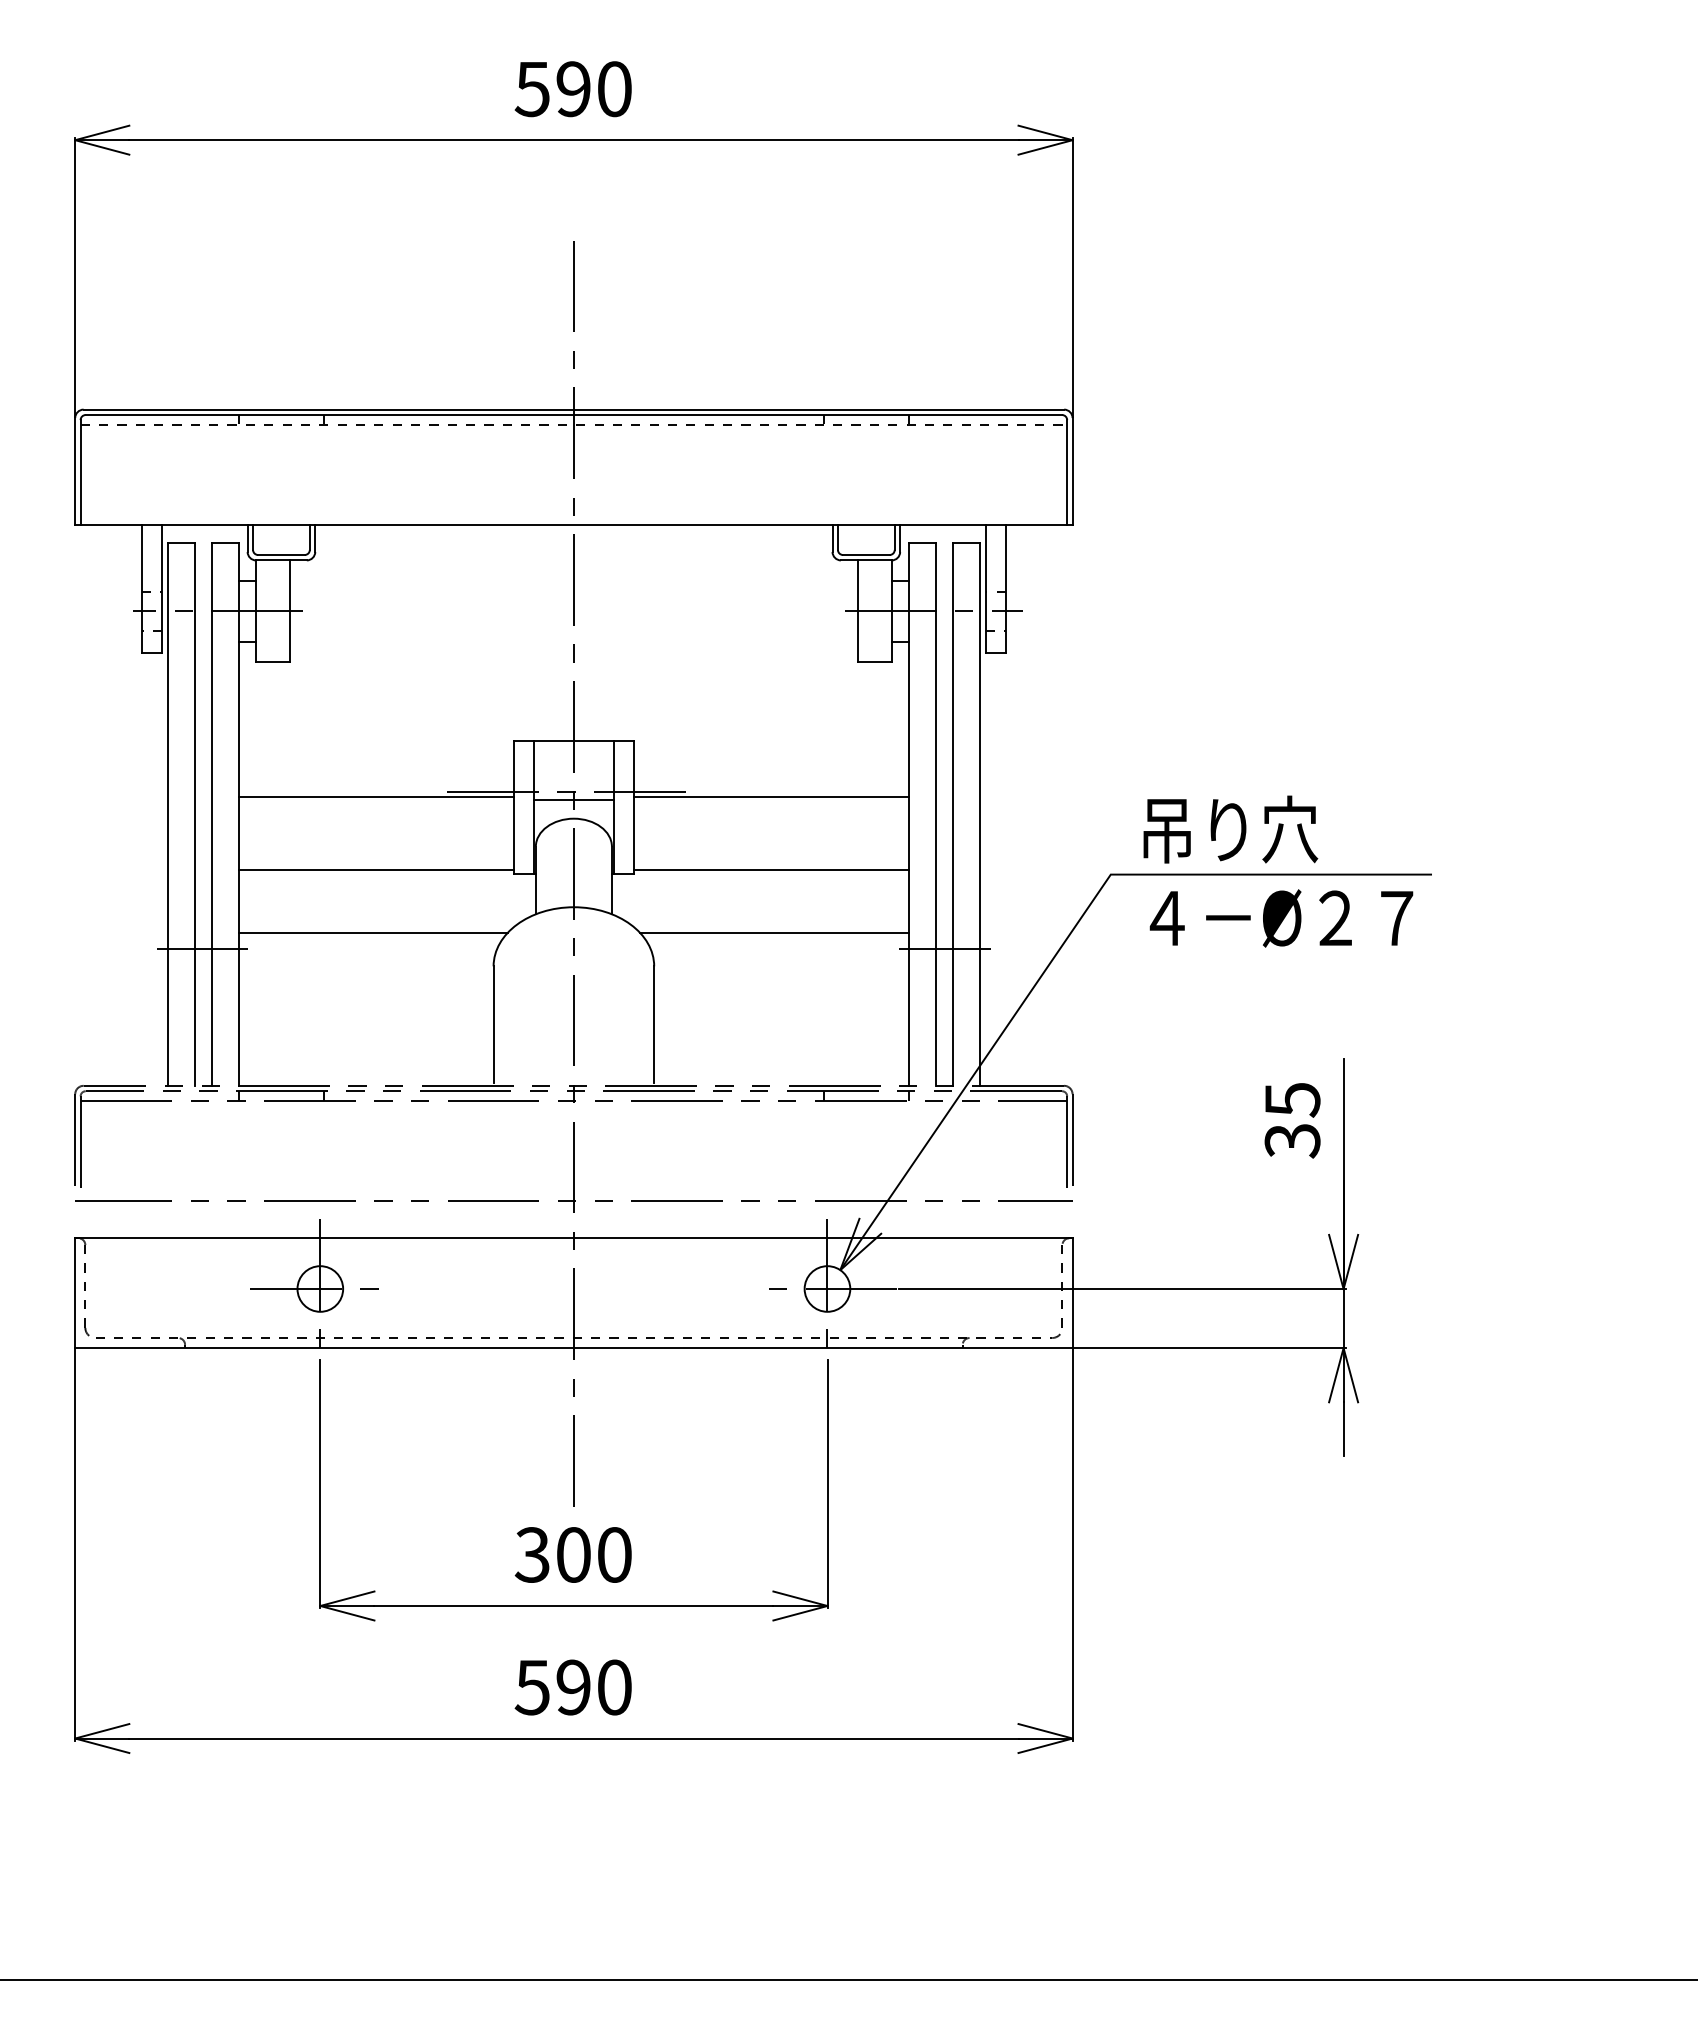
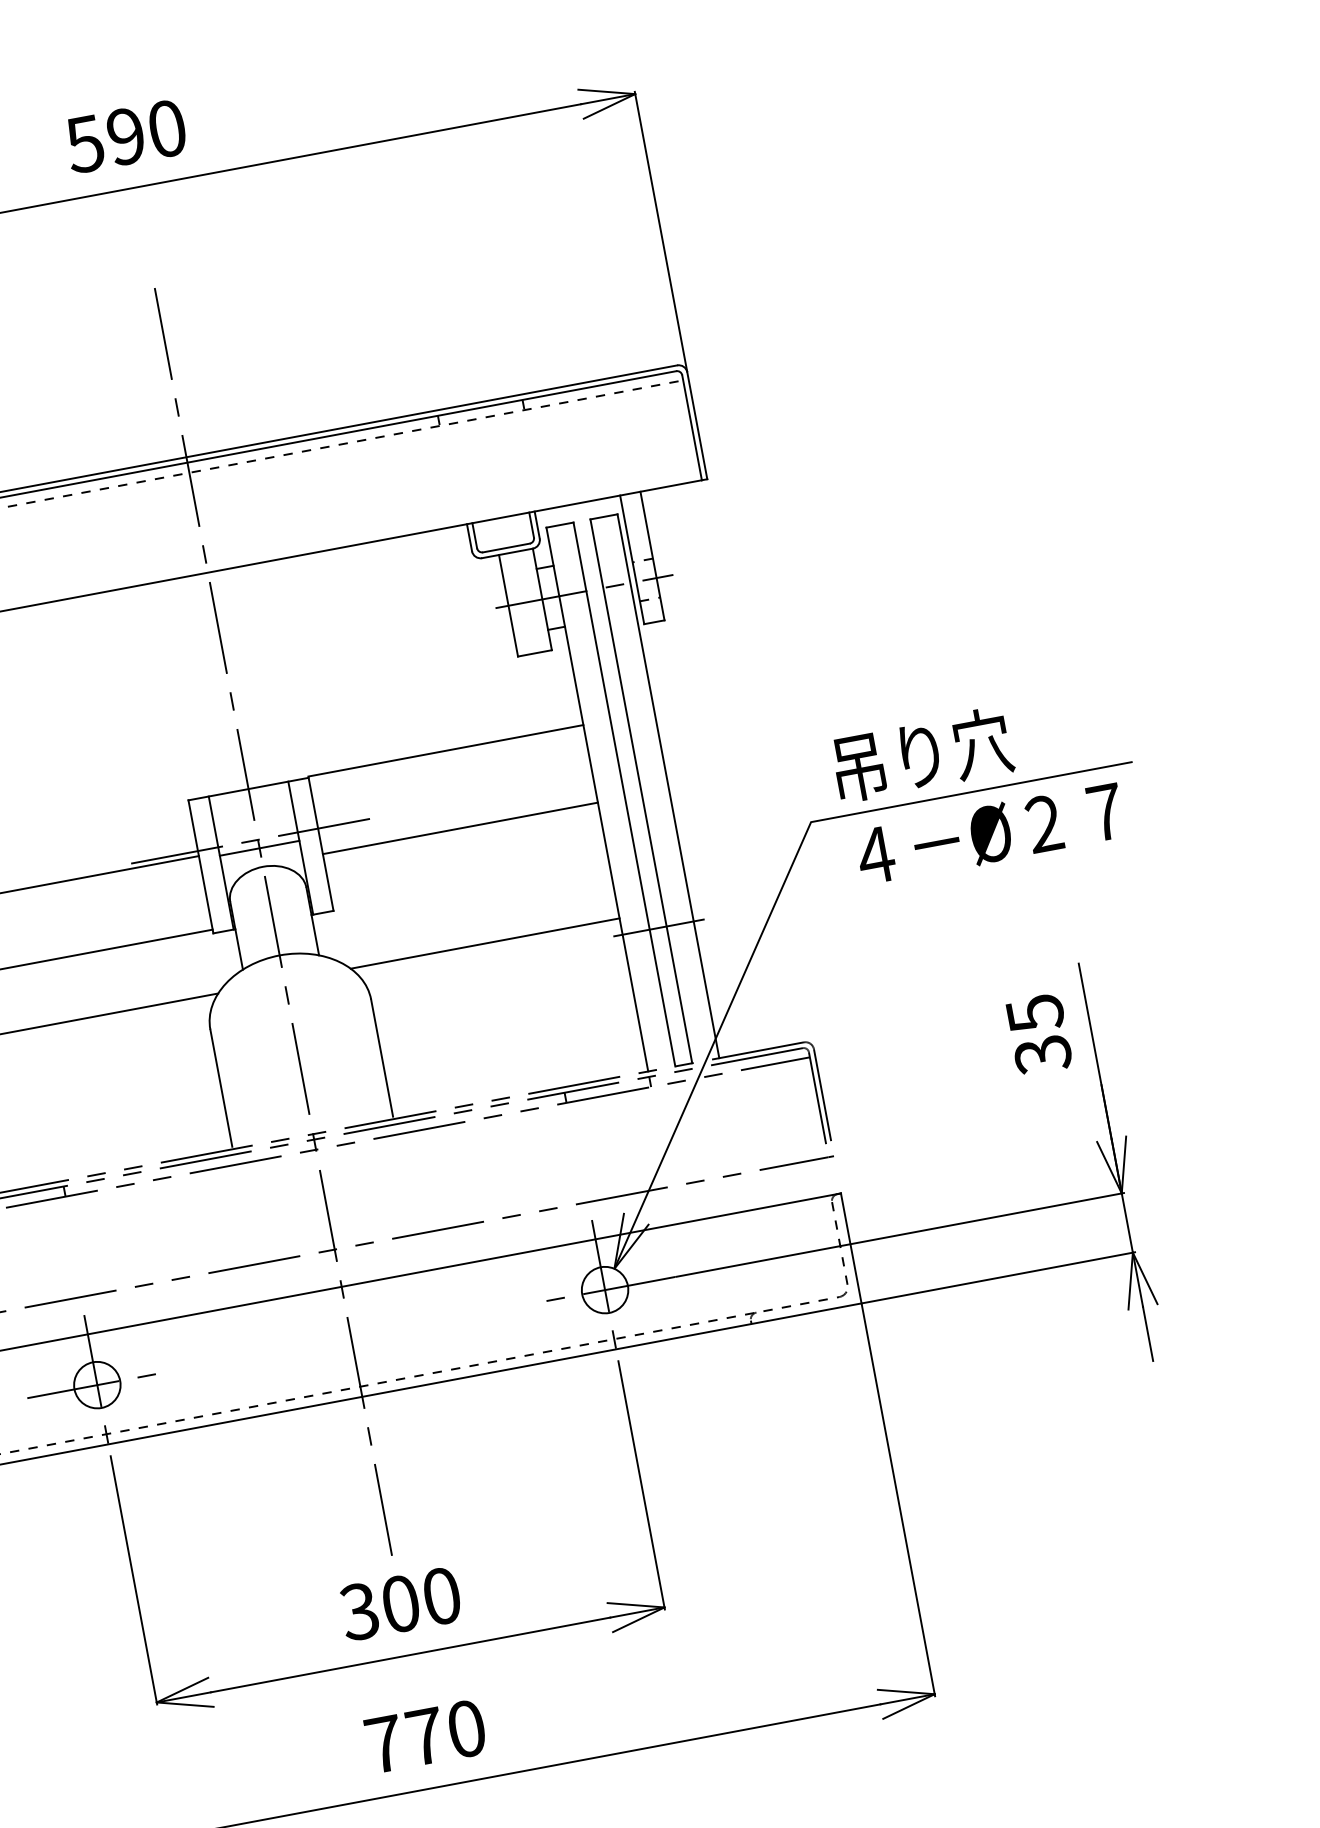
line: (770, 796) -> (445, 750), moved
line: (770, 870) -> (459, 828), moved
text: (552, 1687) -> (404, 1740), 590 -> 770

